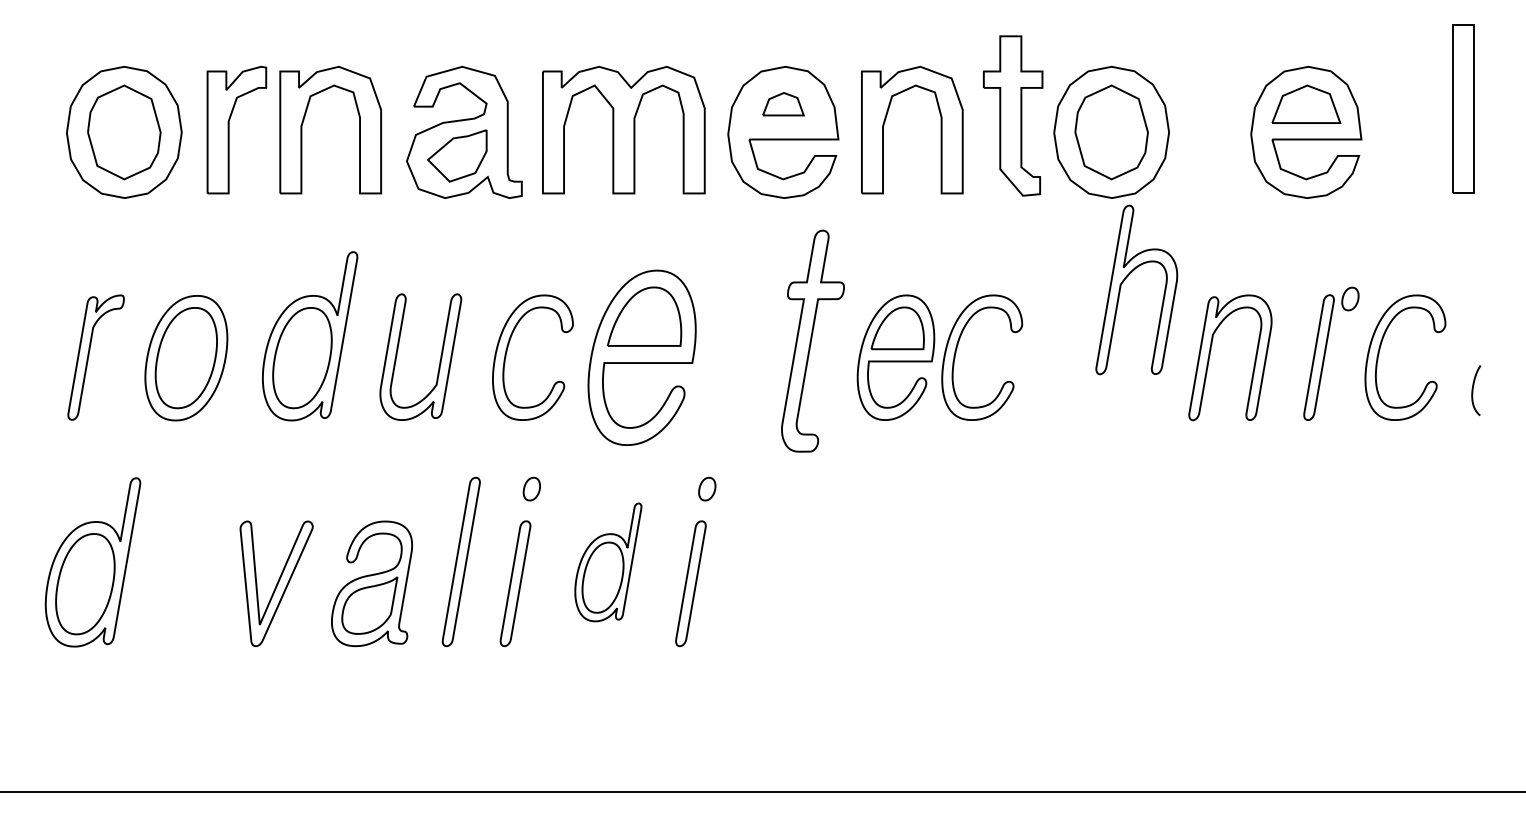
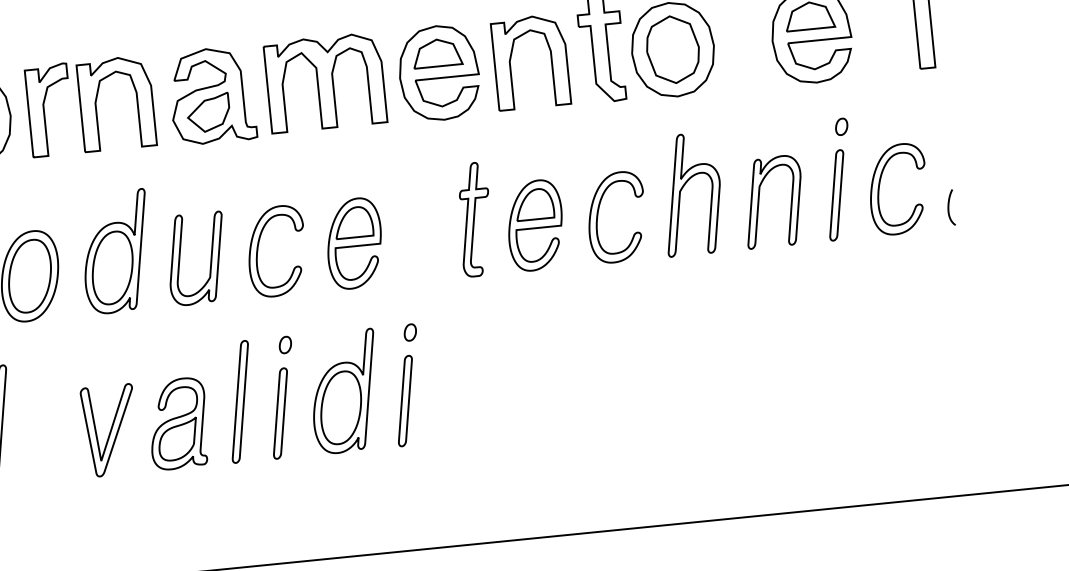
part: (783, 103) -> (437, 52), size x1.67
part: (1124, 281) -> (682, 189), moved
part: (1350, 298) -> (841, 126), moved
part: (812, 340) -> (474, 219), size x0.71
part: (956, 353) -> (598, 216), moved
part: (641, 357) -> (354, 243), size x0.71
part: (608, 562) -> (345, 391), size x1.43

